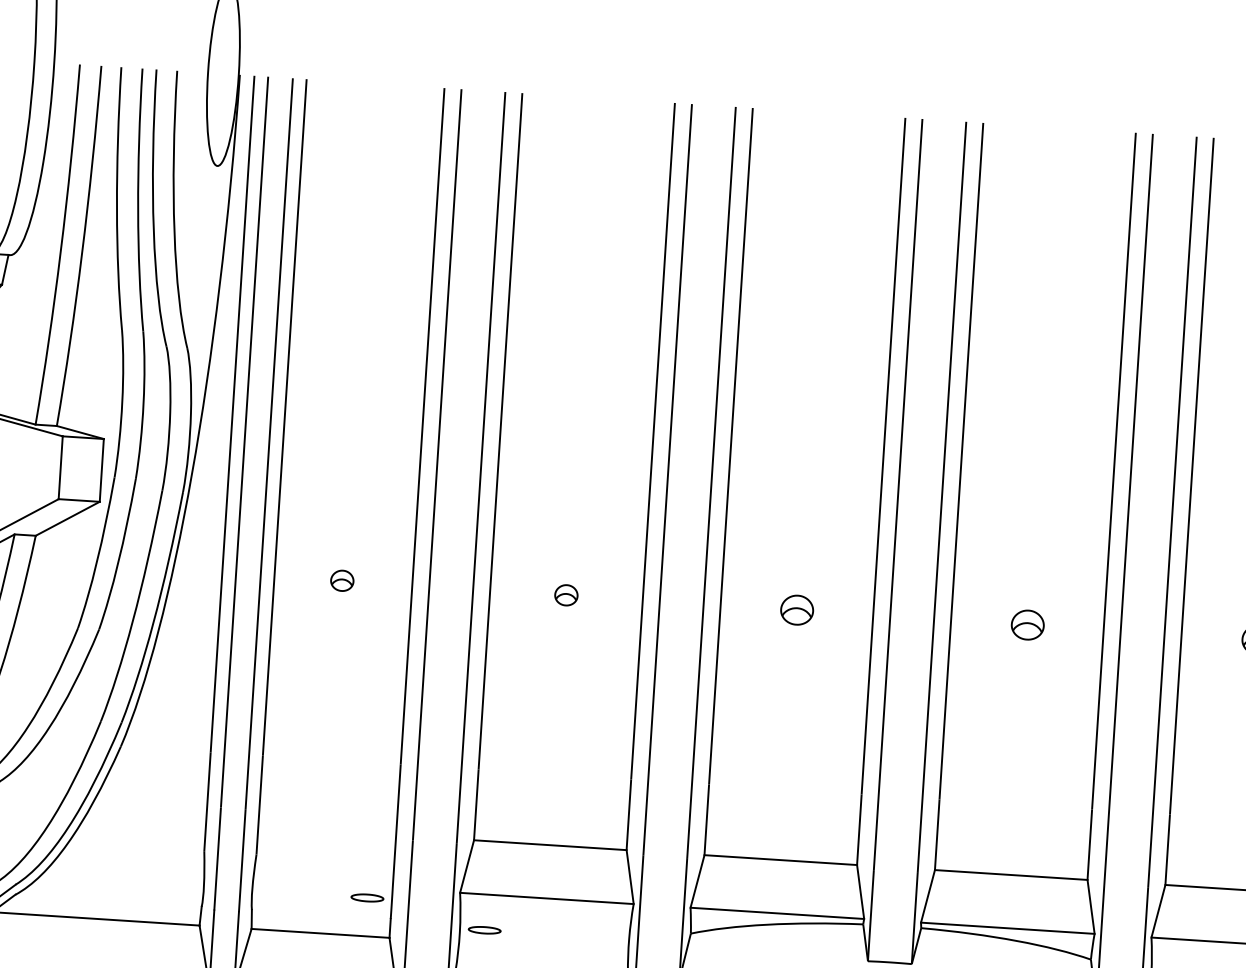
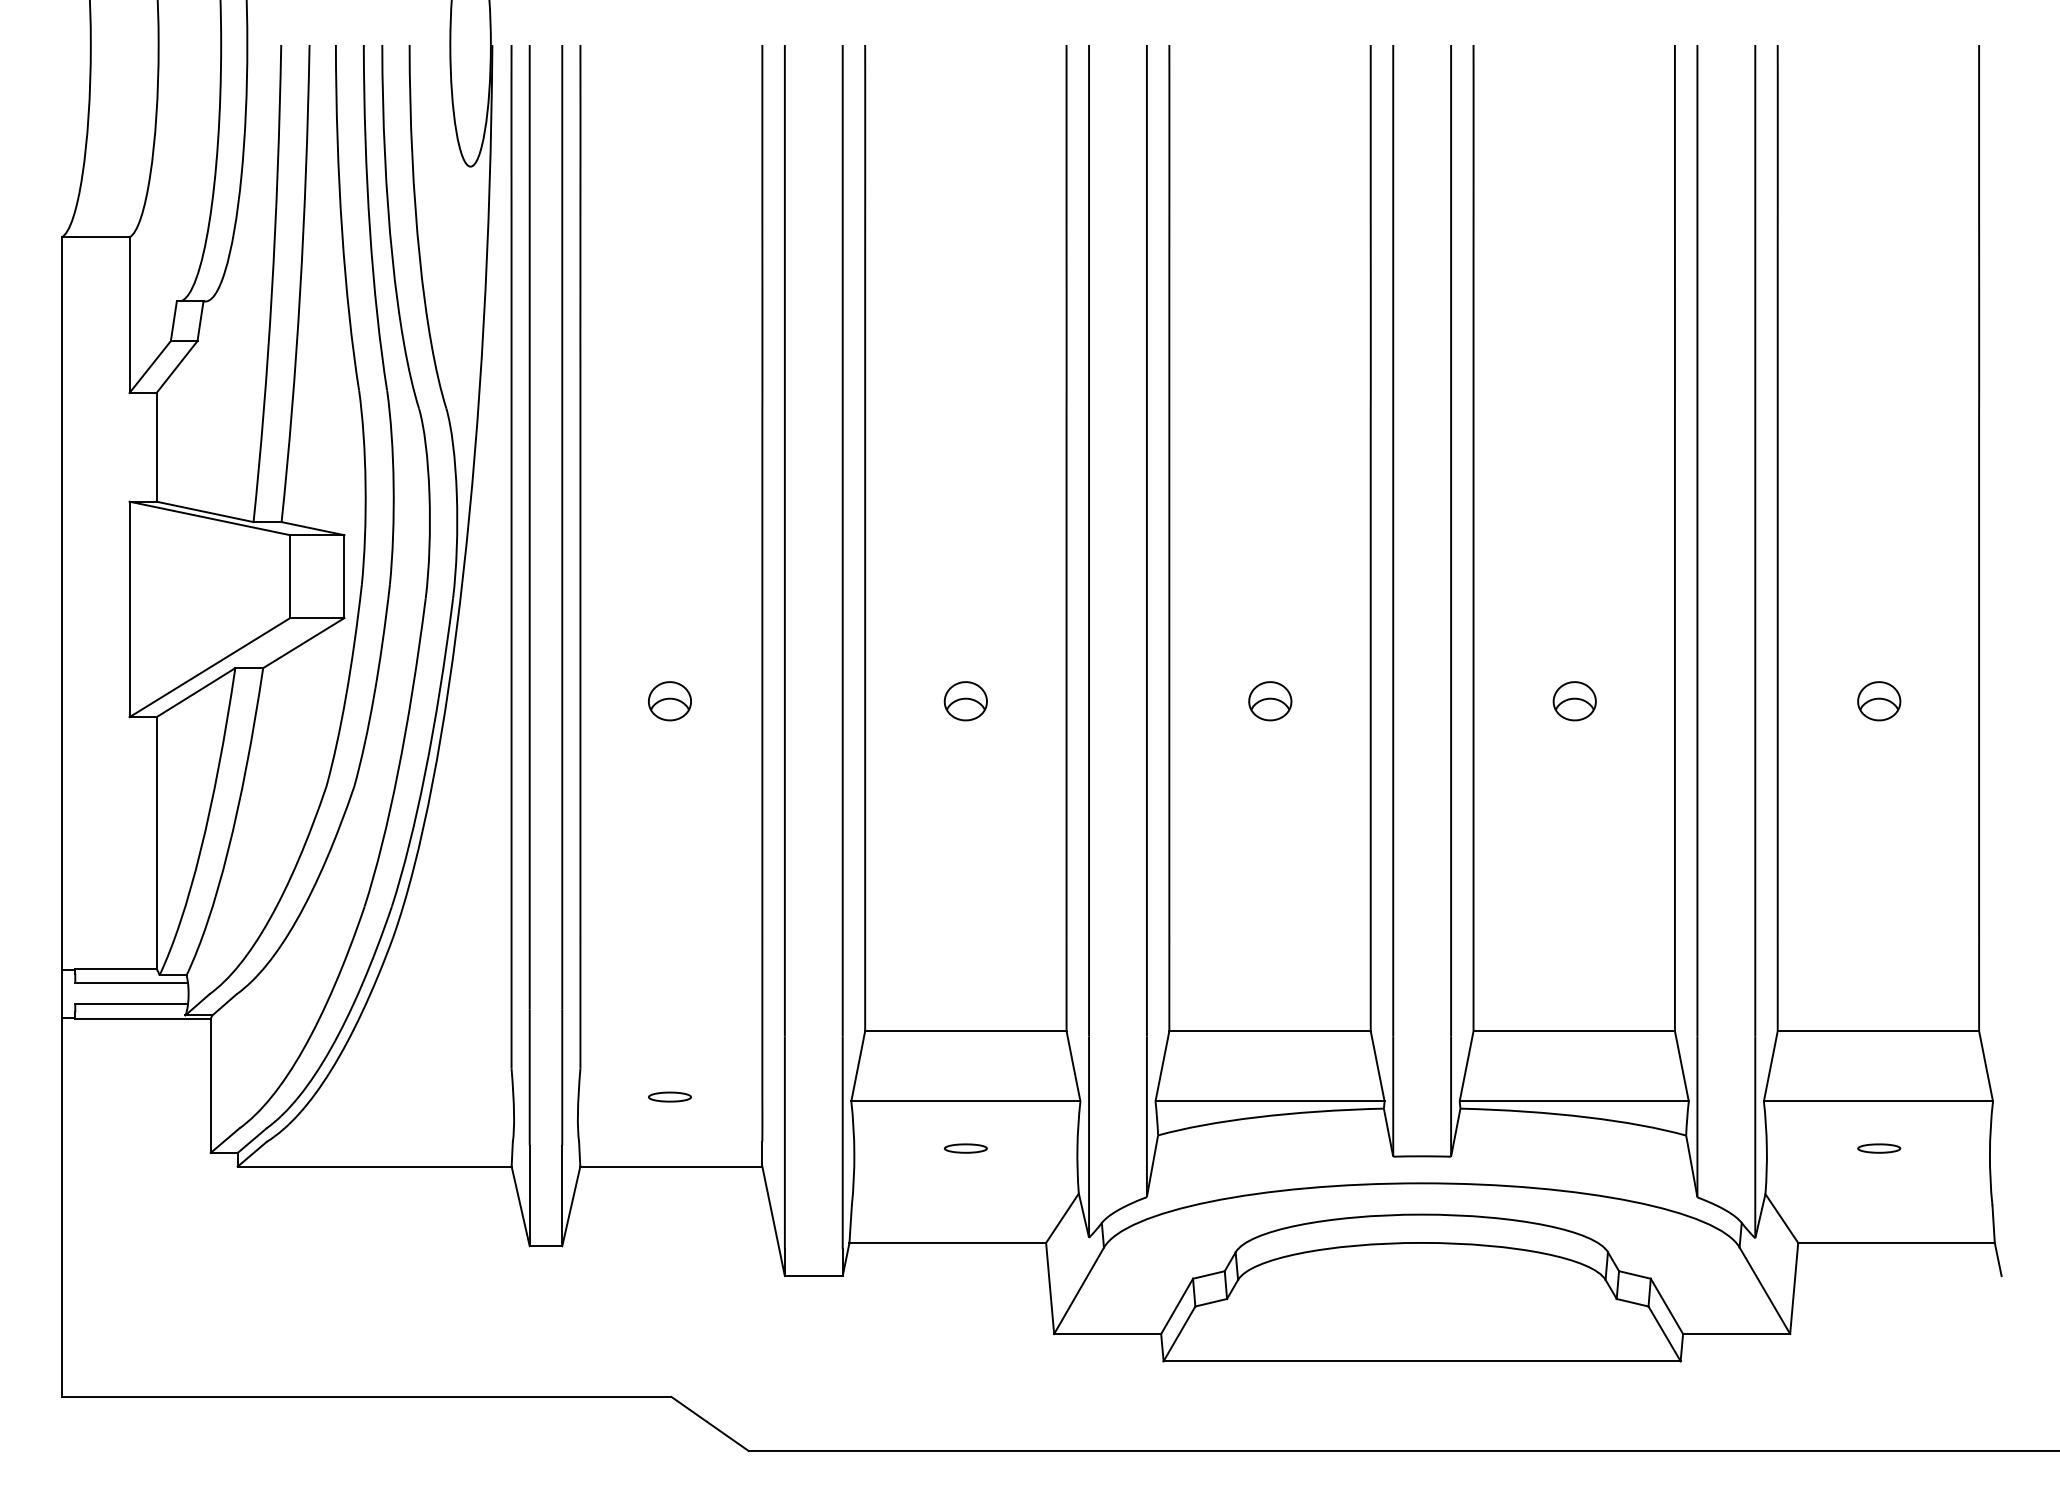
part: (341, 580) -> (669, 701), size x1.43
part: (566, 595) -> (965, 701), size x1.43
part: (367, 897) -> (669, 1096), moved
part: (484, 930) -> (965, 1148), moved

